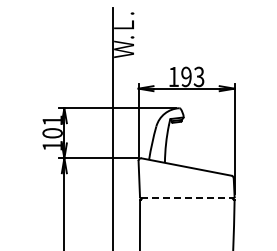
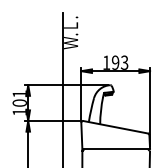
line: (187, 198) -> (116, 149), dashed -> solid

